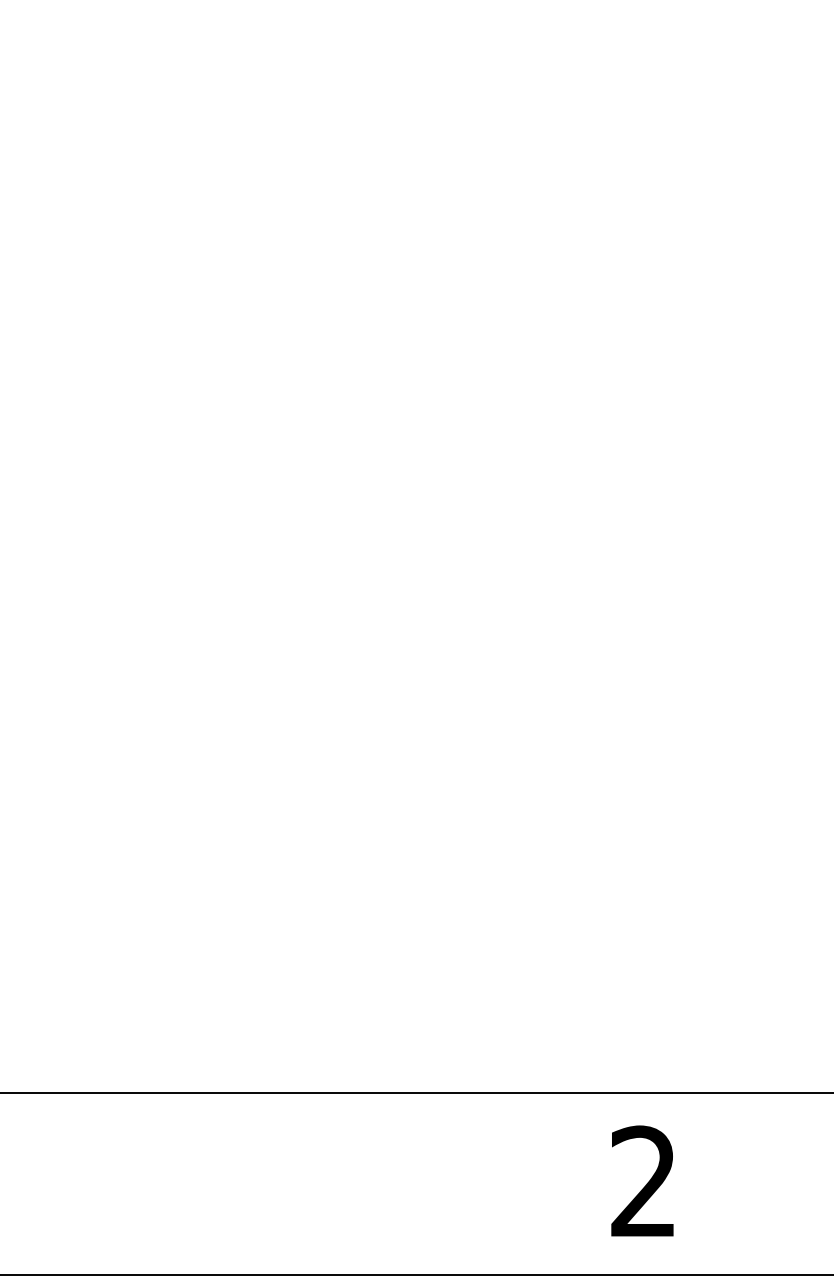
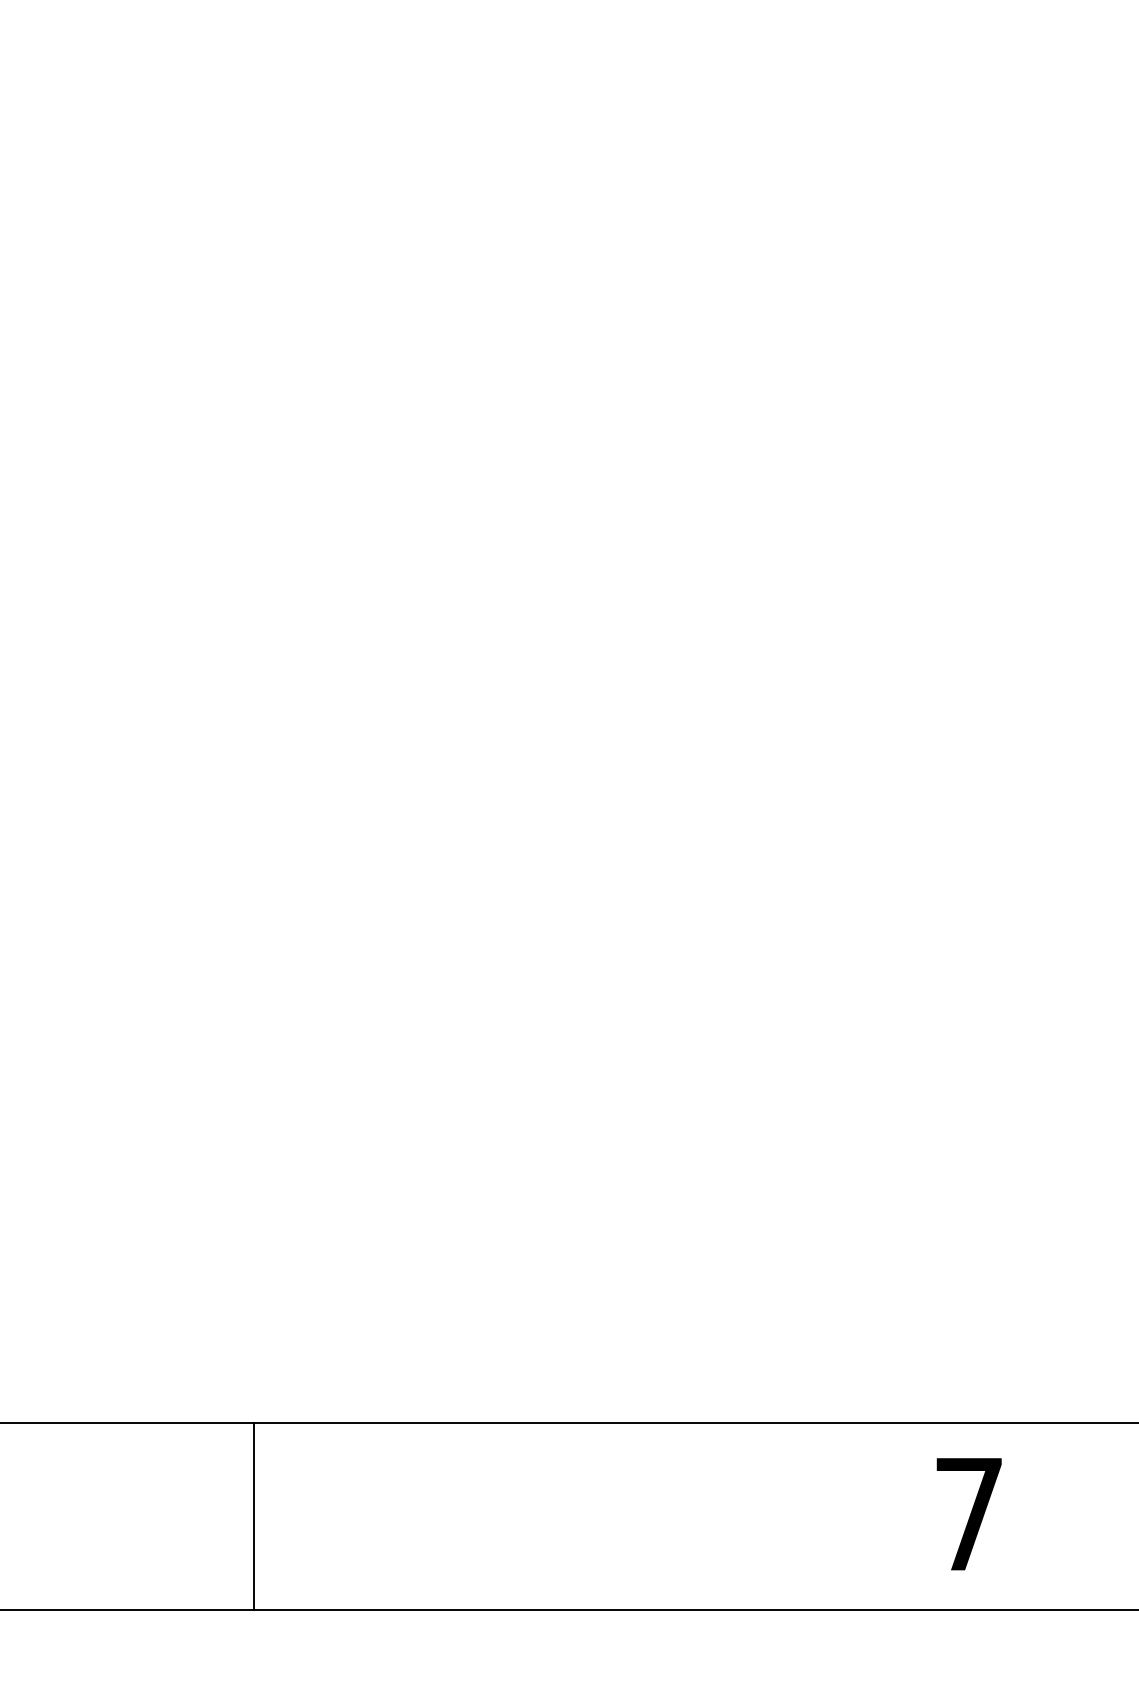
text: (643, 1181) -> (968, 1513), 2 -> 7

